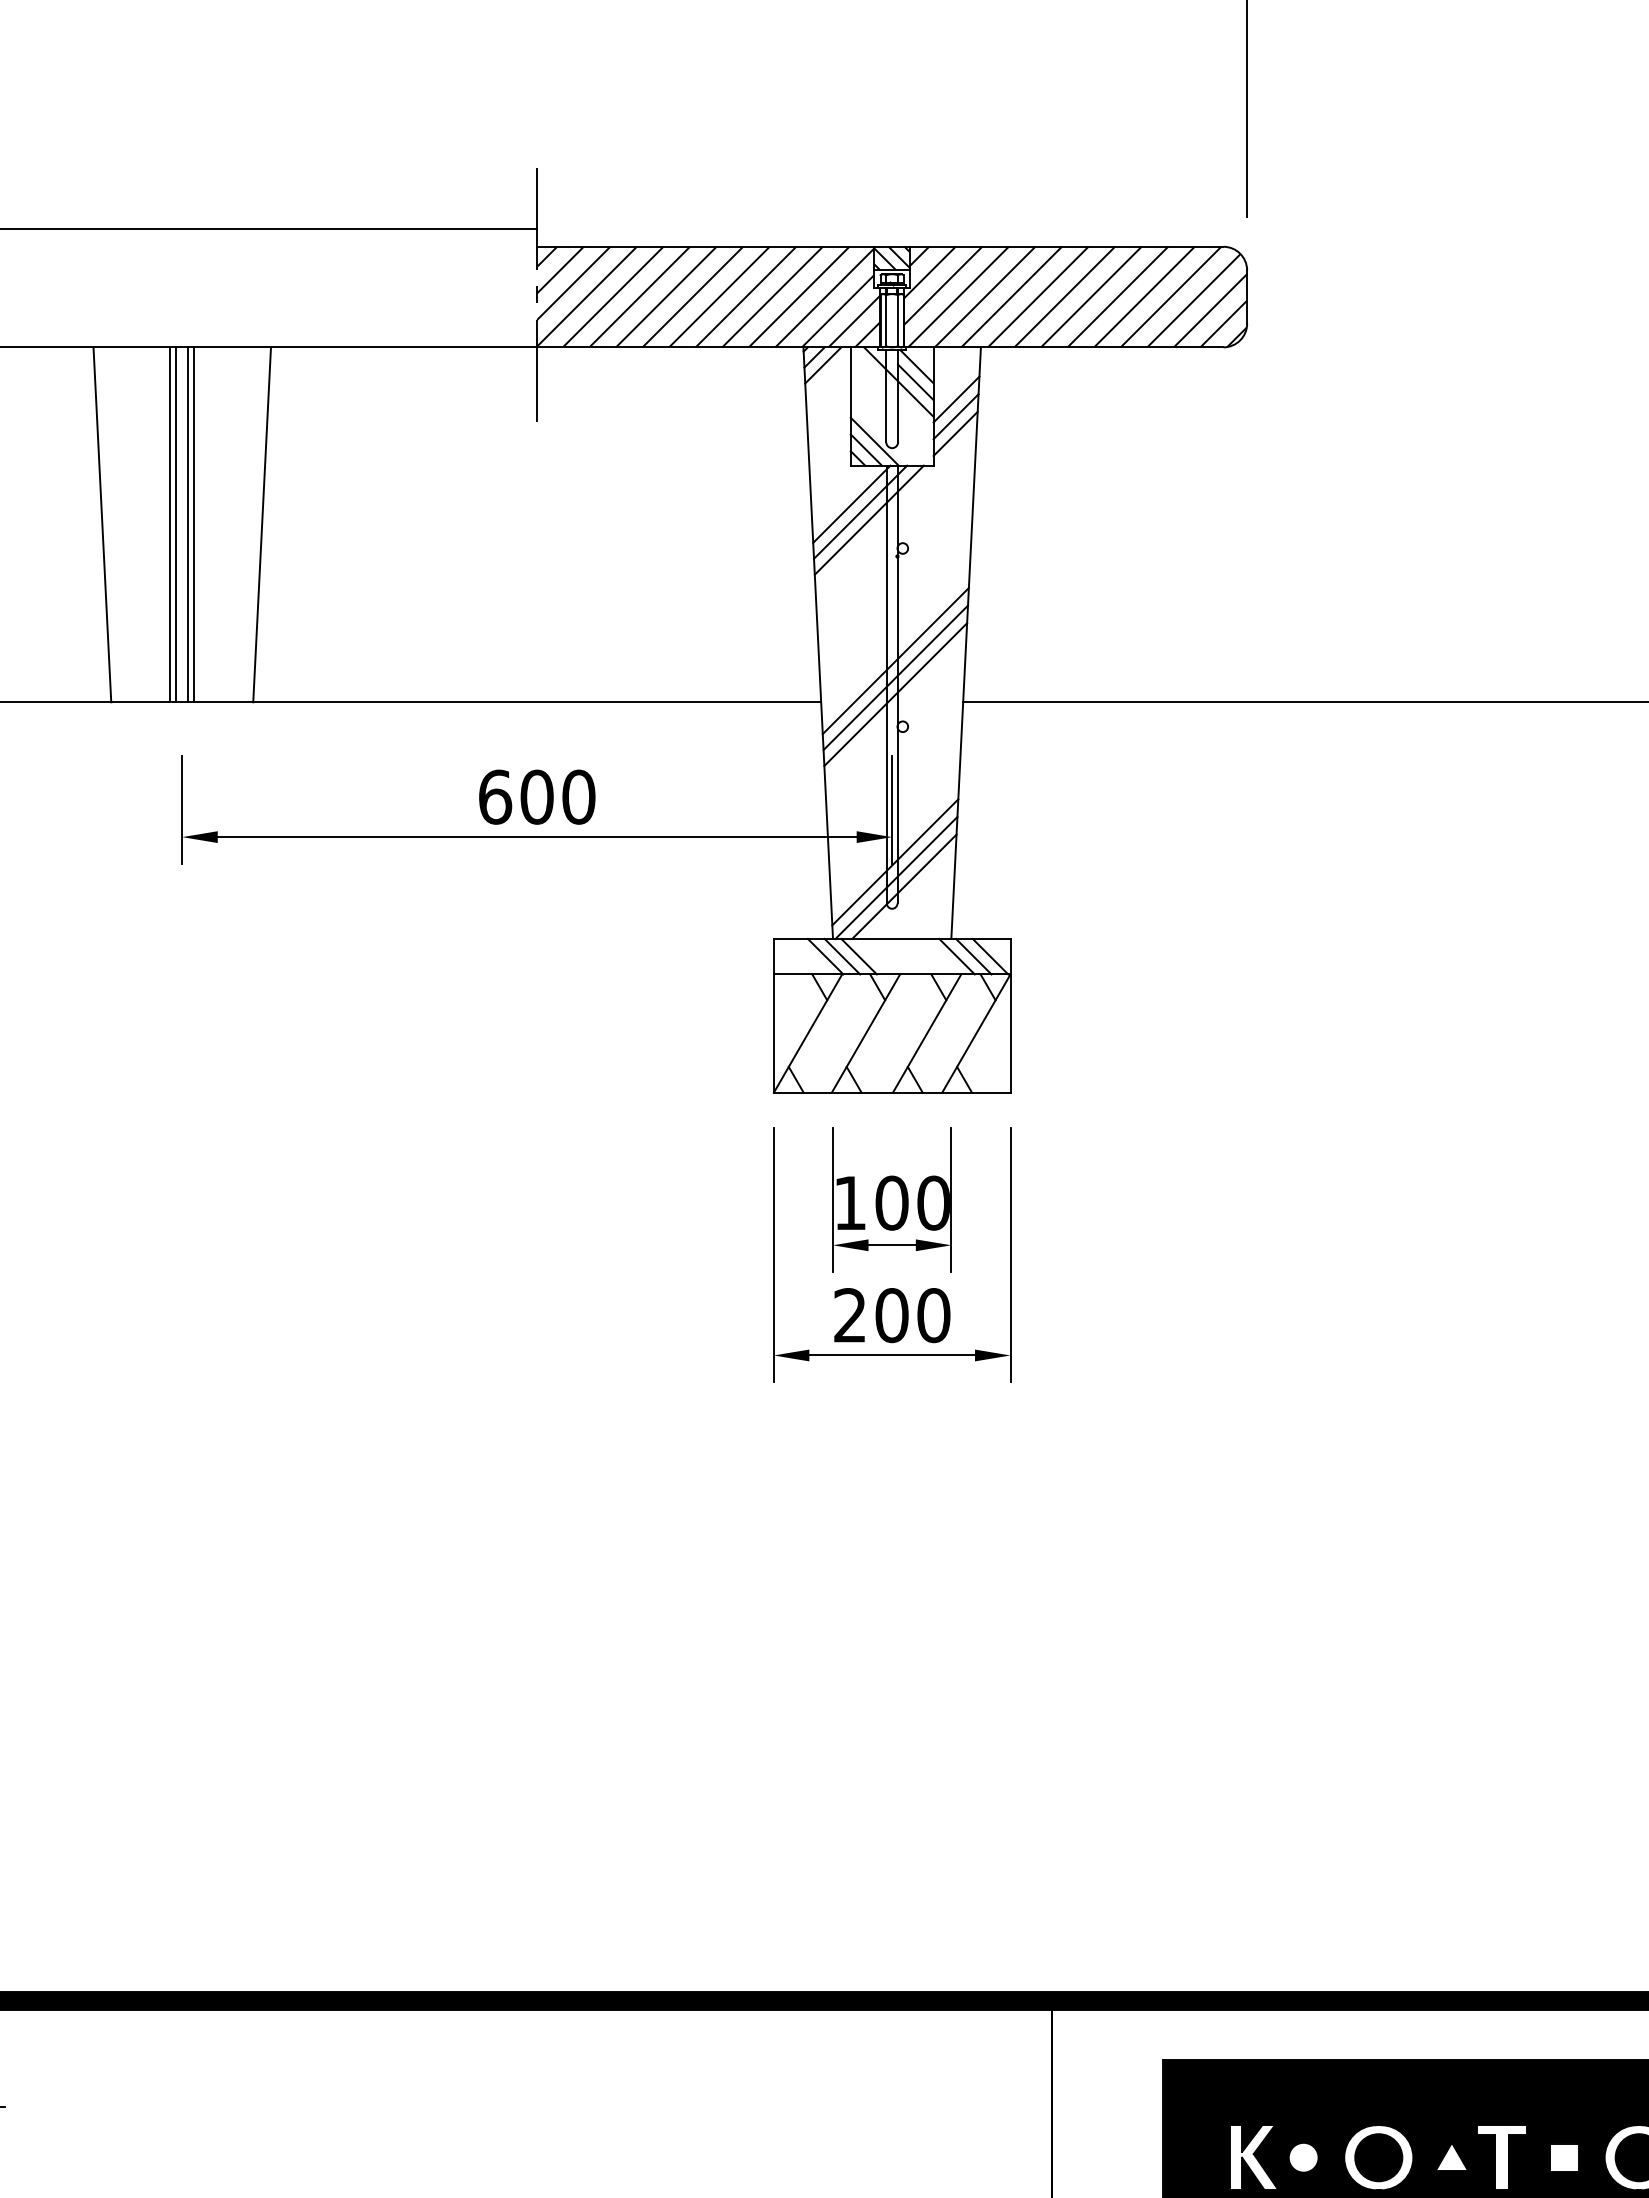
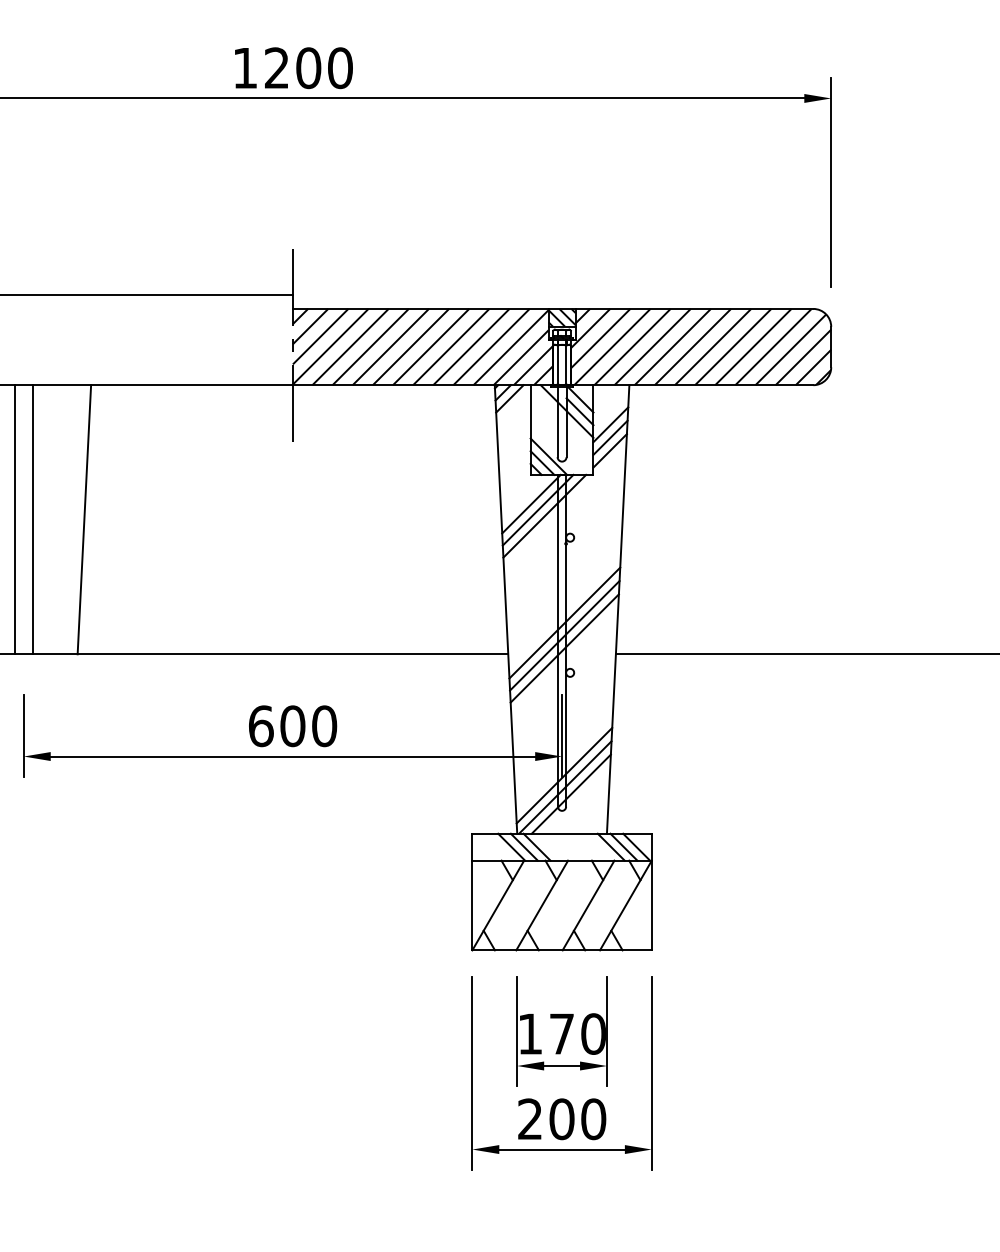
line: (176, 524) -> (19, 519), removed
line: (188, 524) -> (28, 519), removed
text: (891, 1202) -> (561, 1033), 100 -> 170

